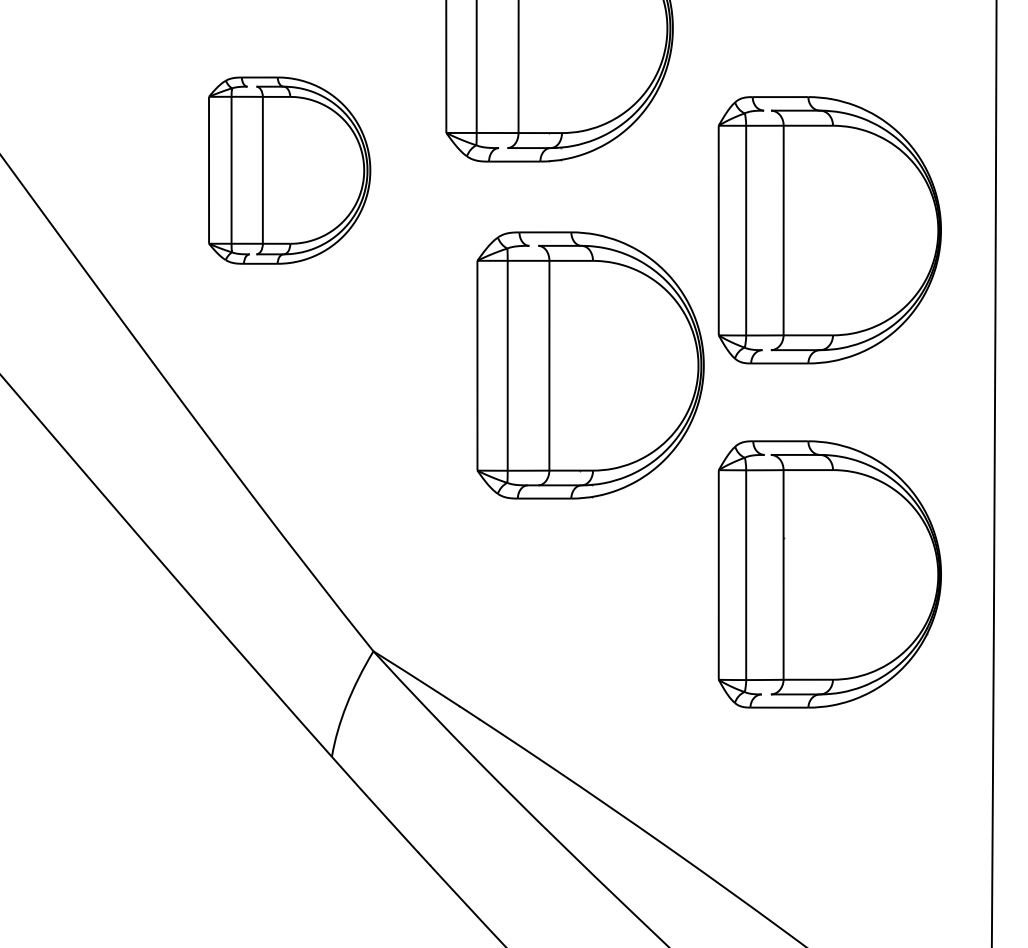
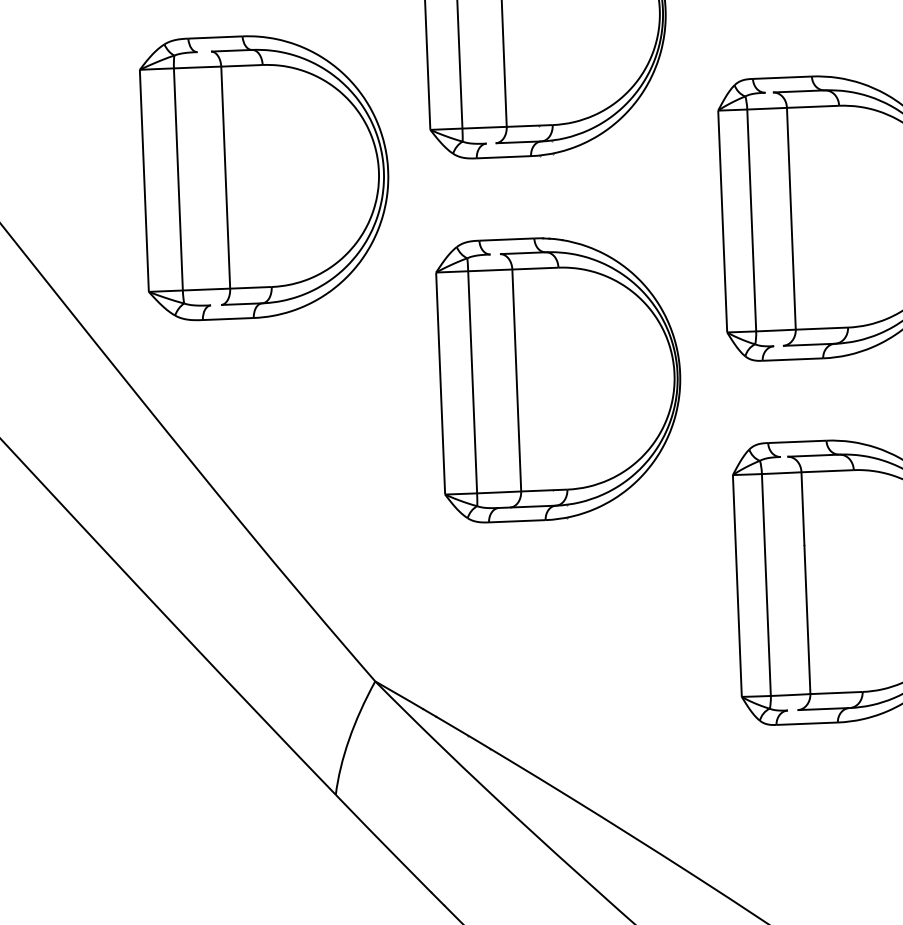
part: (289, 170) -> (265, 176), size x1.43
part: (590, 365) -> (560, 378), moved

